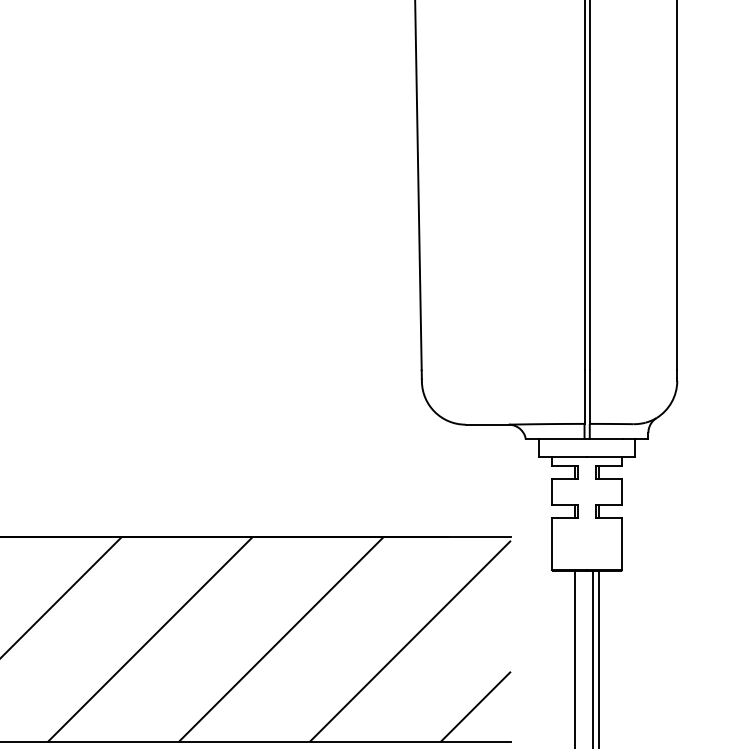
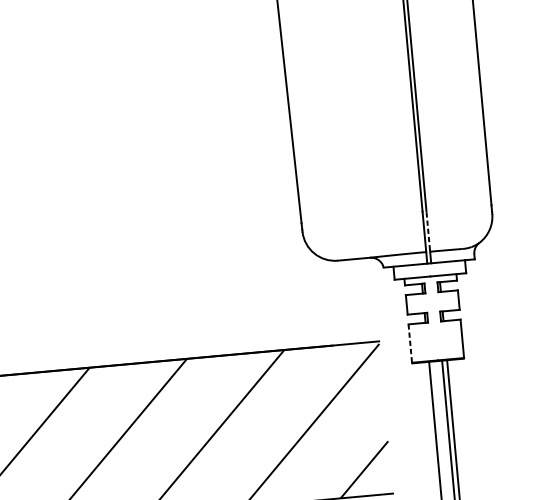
line: (589, 395) -> (428, 230), solid -> dashed
line: (552, 544) -> (410, 343), solid -> dashed

